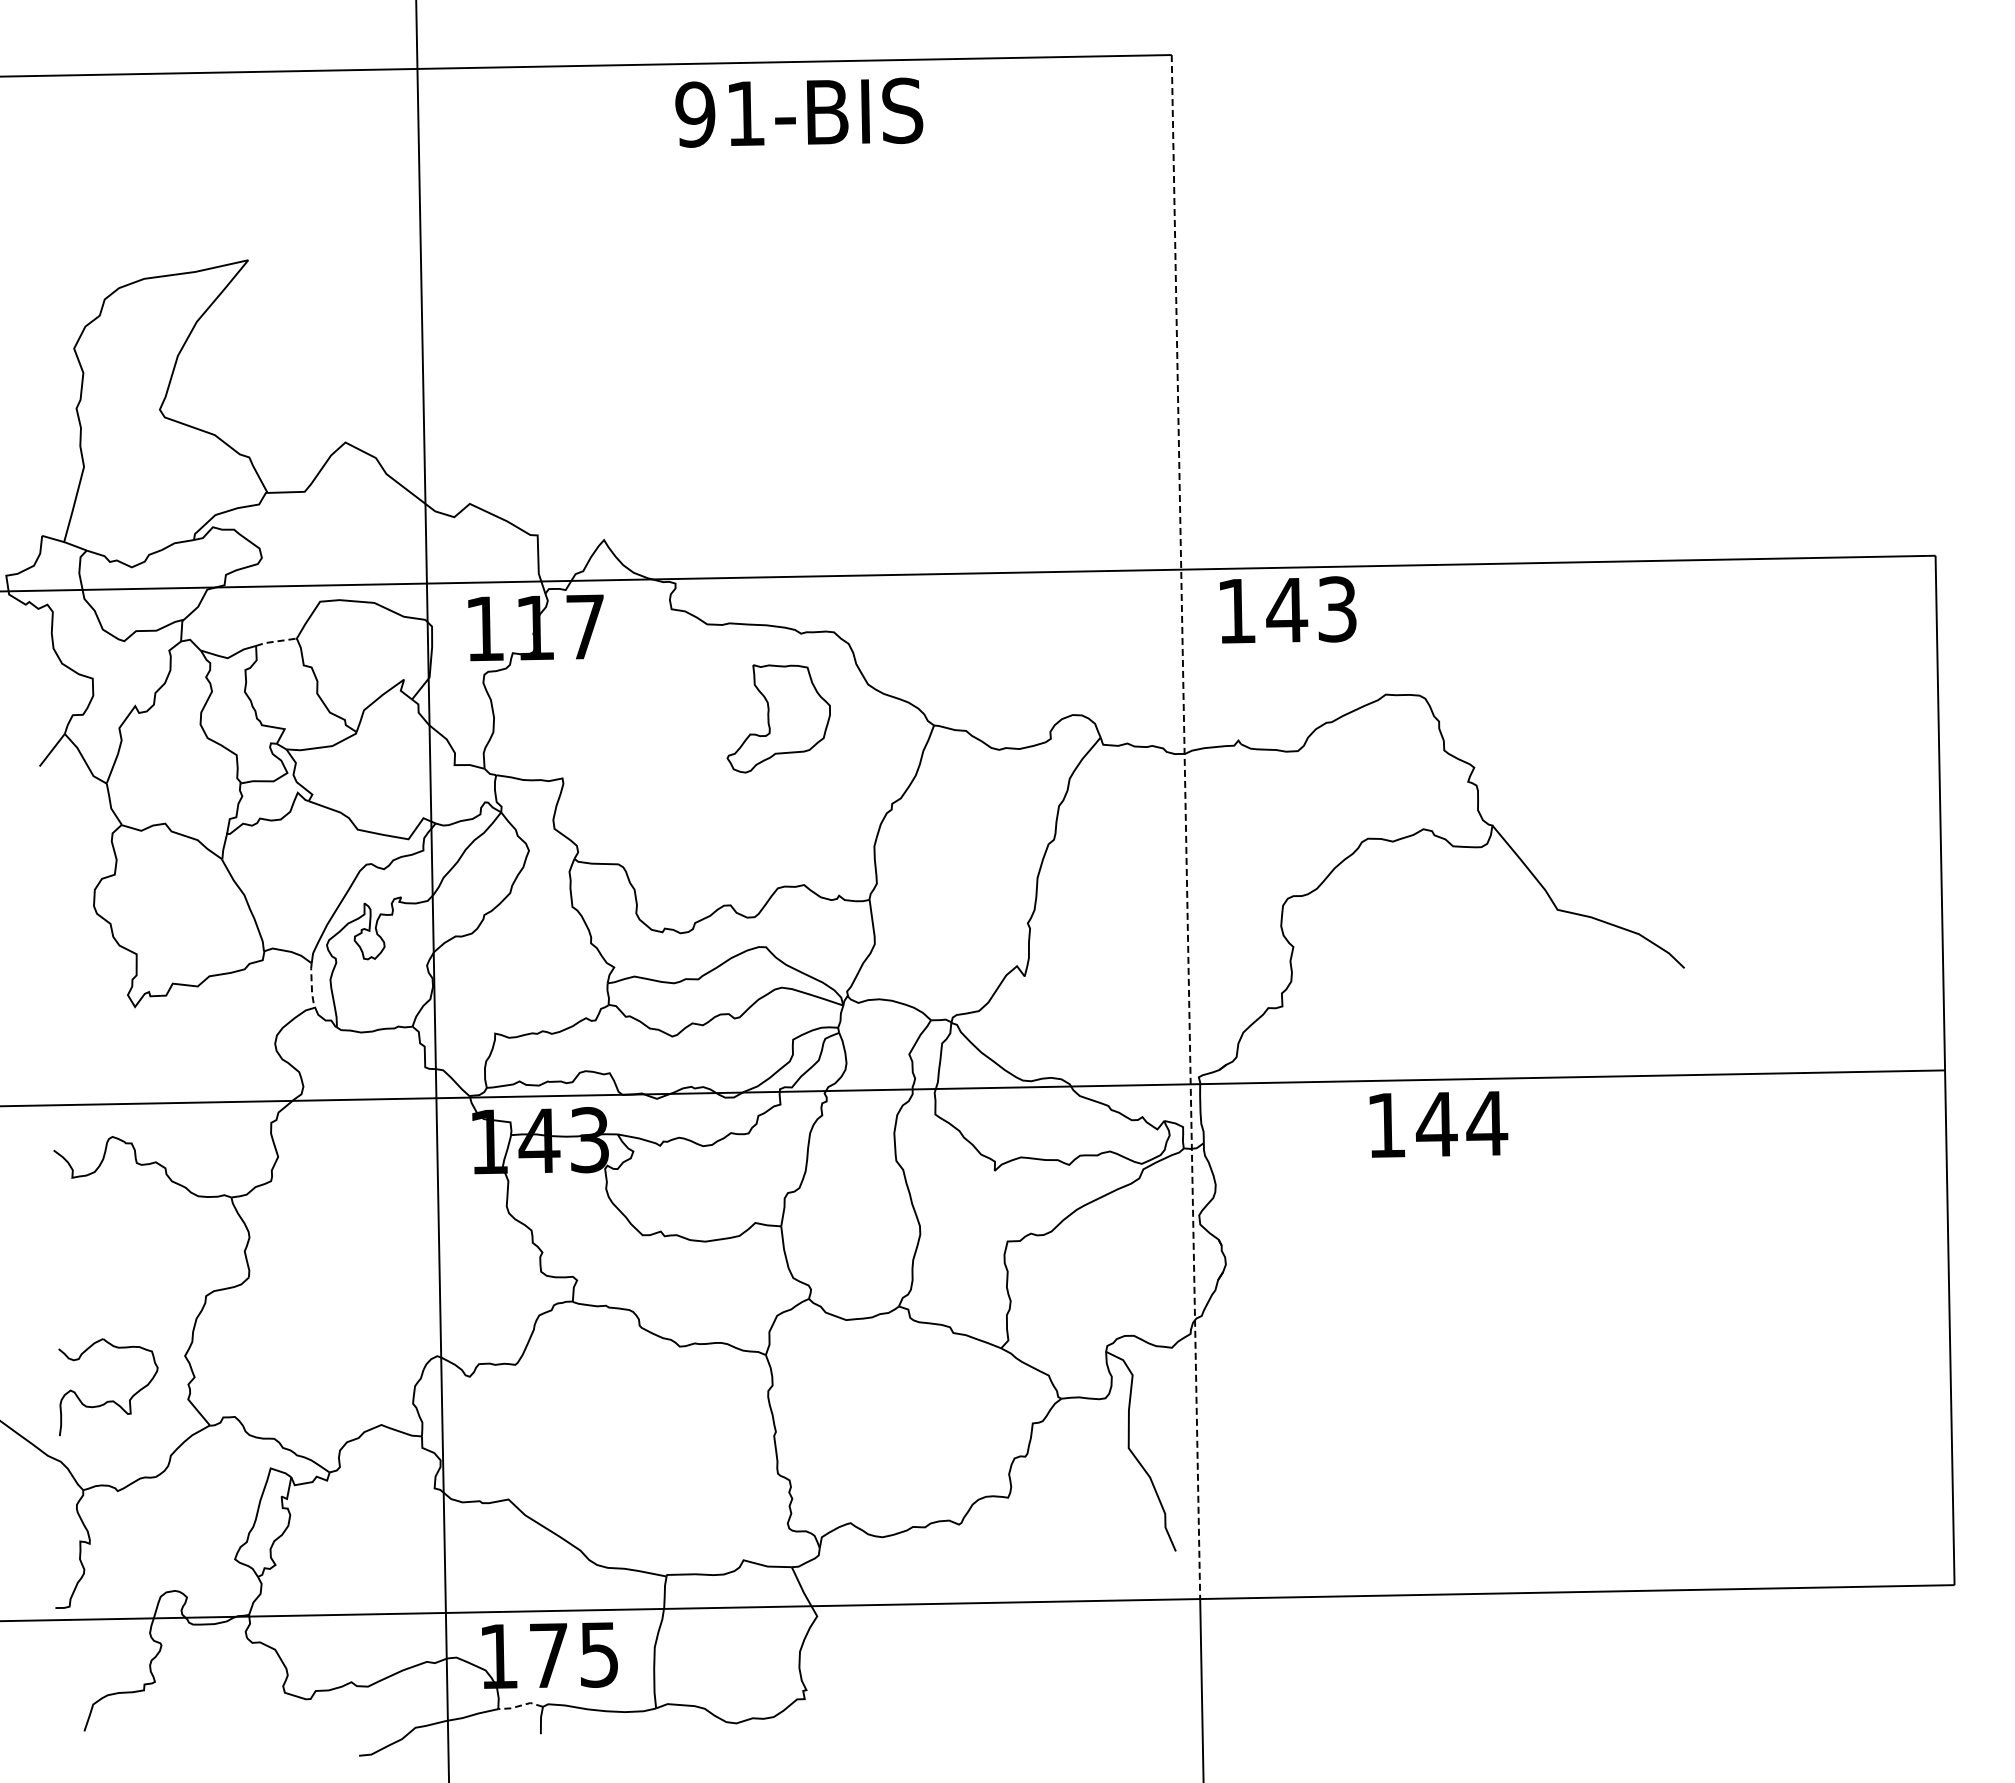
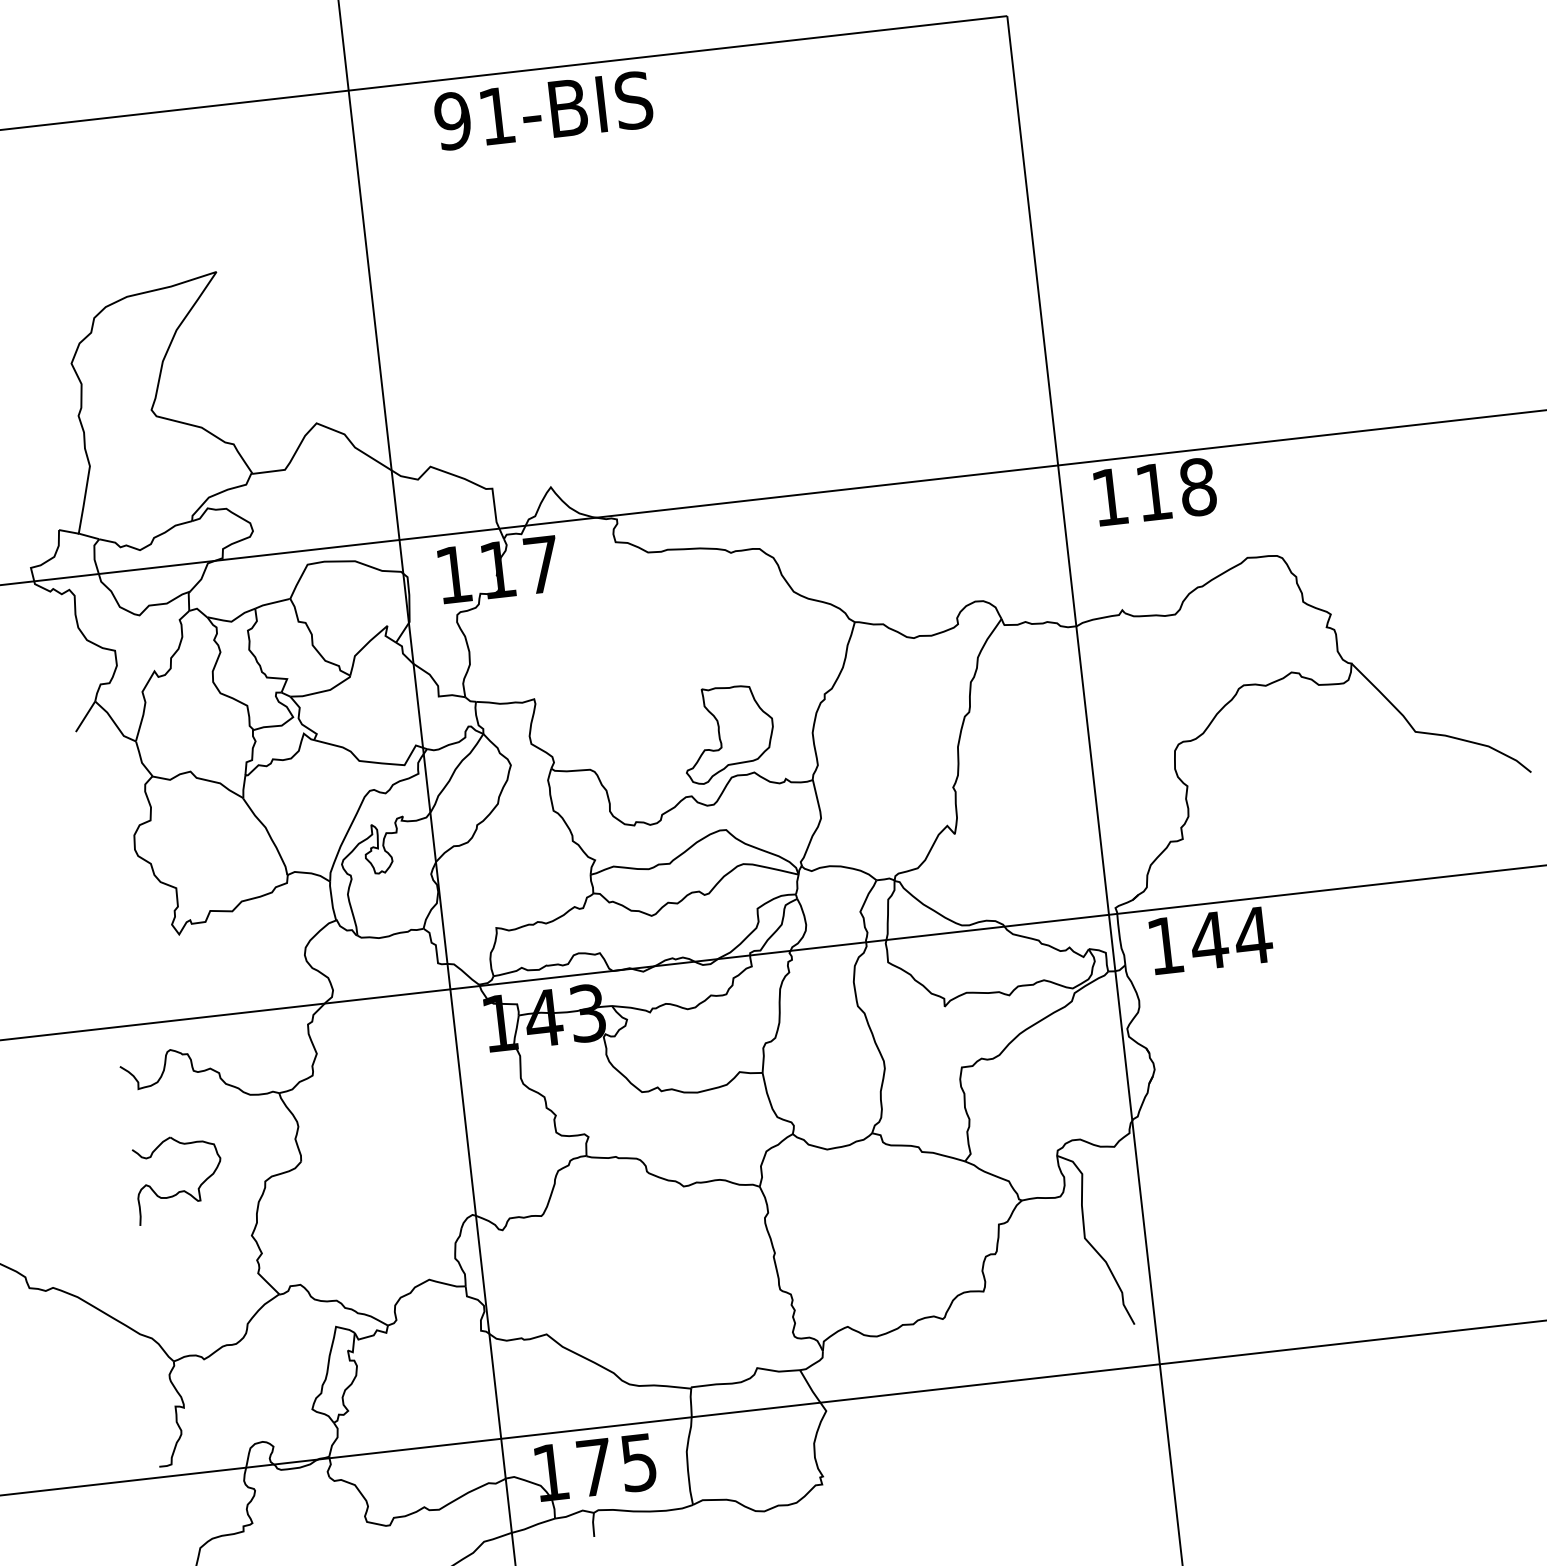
text: (799, 112) -> (543, 110), moved
text: (1311, 609) -> (1175, 489), 143 -> 118
line: (274, 641) -> (270, 603), dashed -> solid
part: (778, 718) -> (728, 733), moved
line: (1185, 827) -> (1083, 690), dashed -> solid
line: (311, 985) -> (331, 901), dashed -> solid
text: (1438, 1124) -> (1210, 940), moved
part: (108, 1400) -> (180, 1190), moved
line: (521, 1705) -> (575, 1513), dashed -> solid

